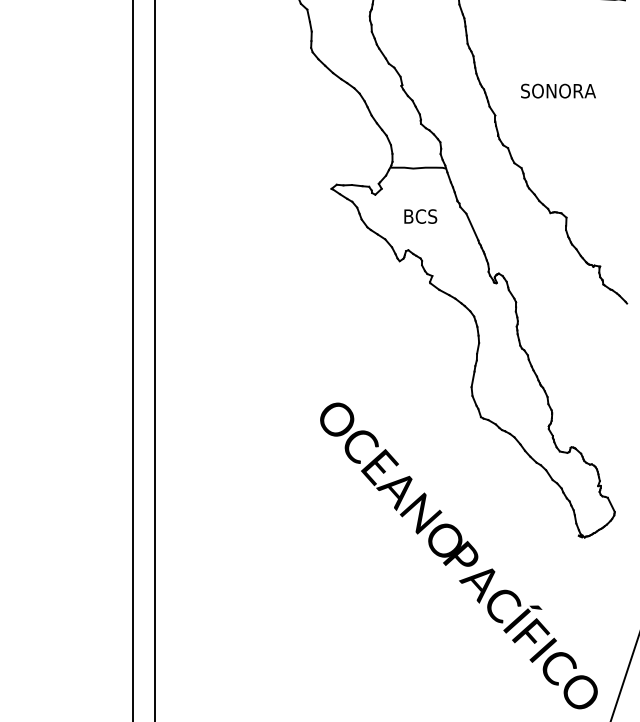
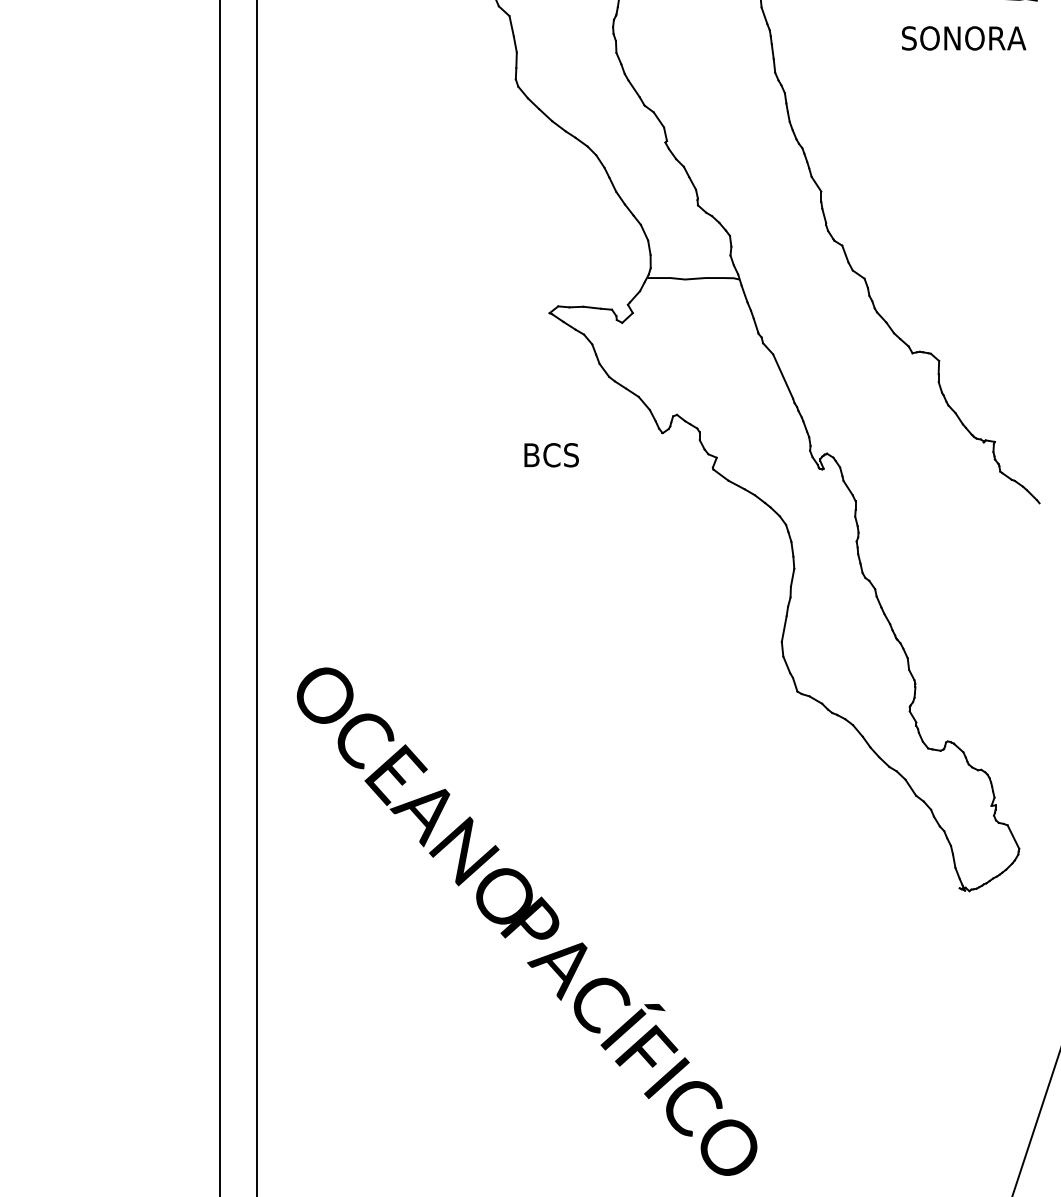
text: (558, 90) -> (964, 37), moved
text: (420, 216) -> (551, 455), moved
text: (458, 555) -> (526, 920), moved

